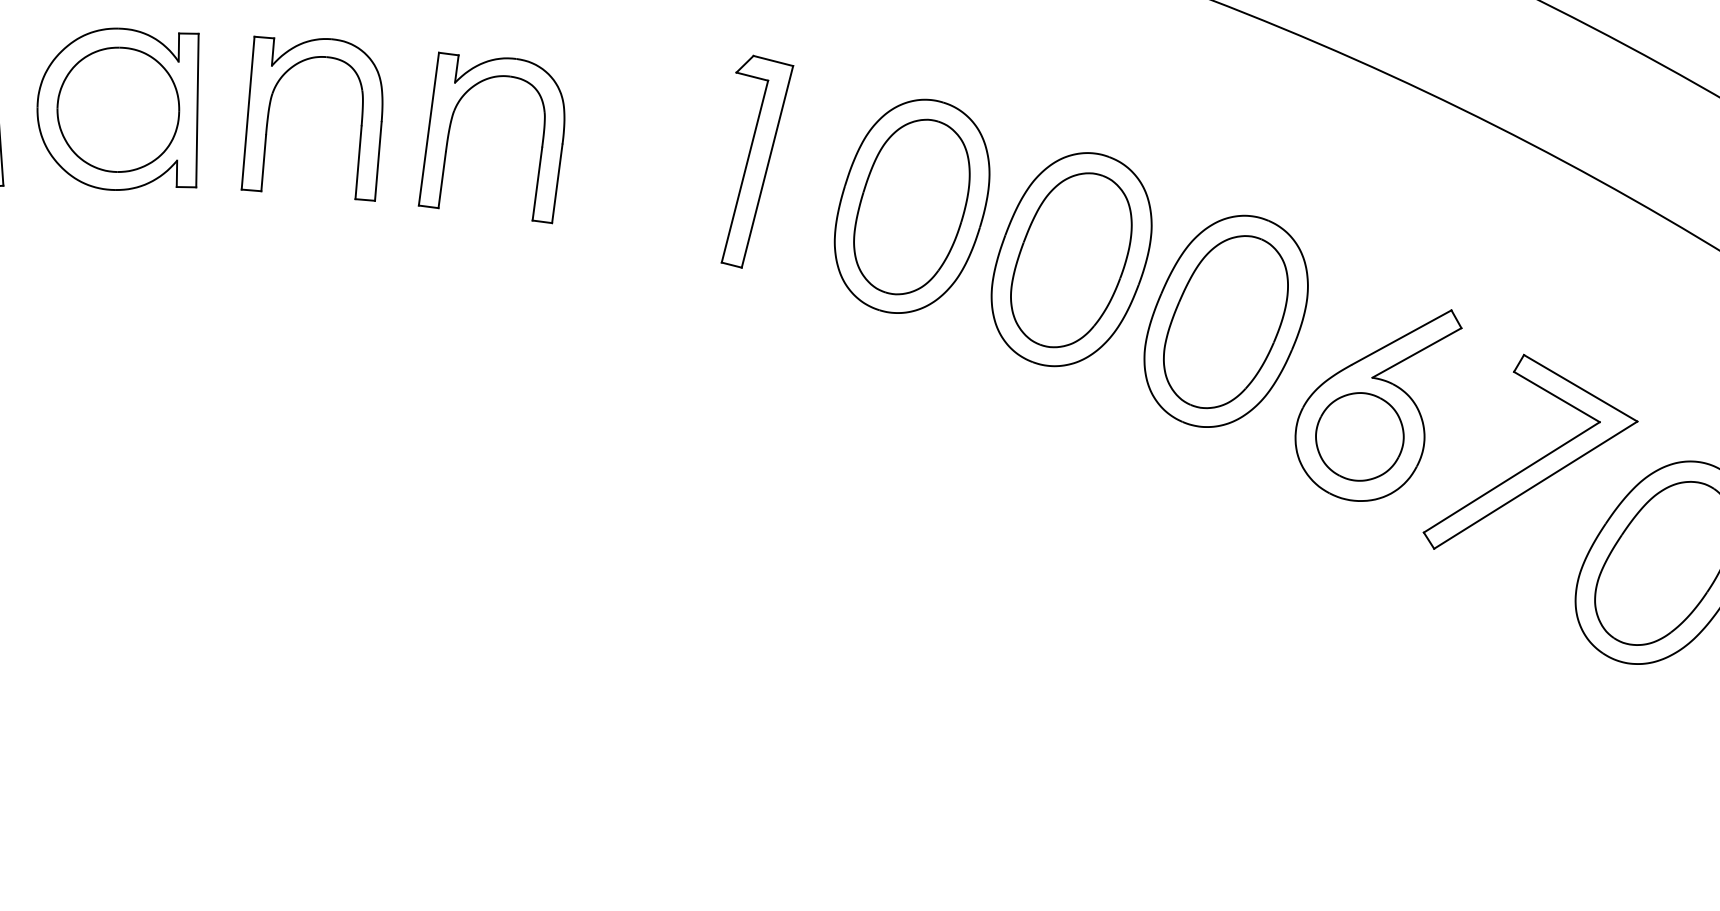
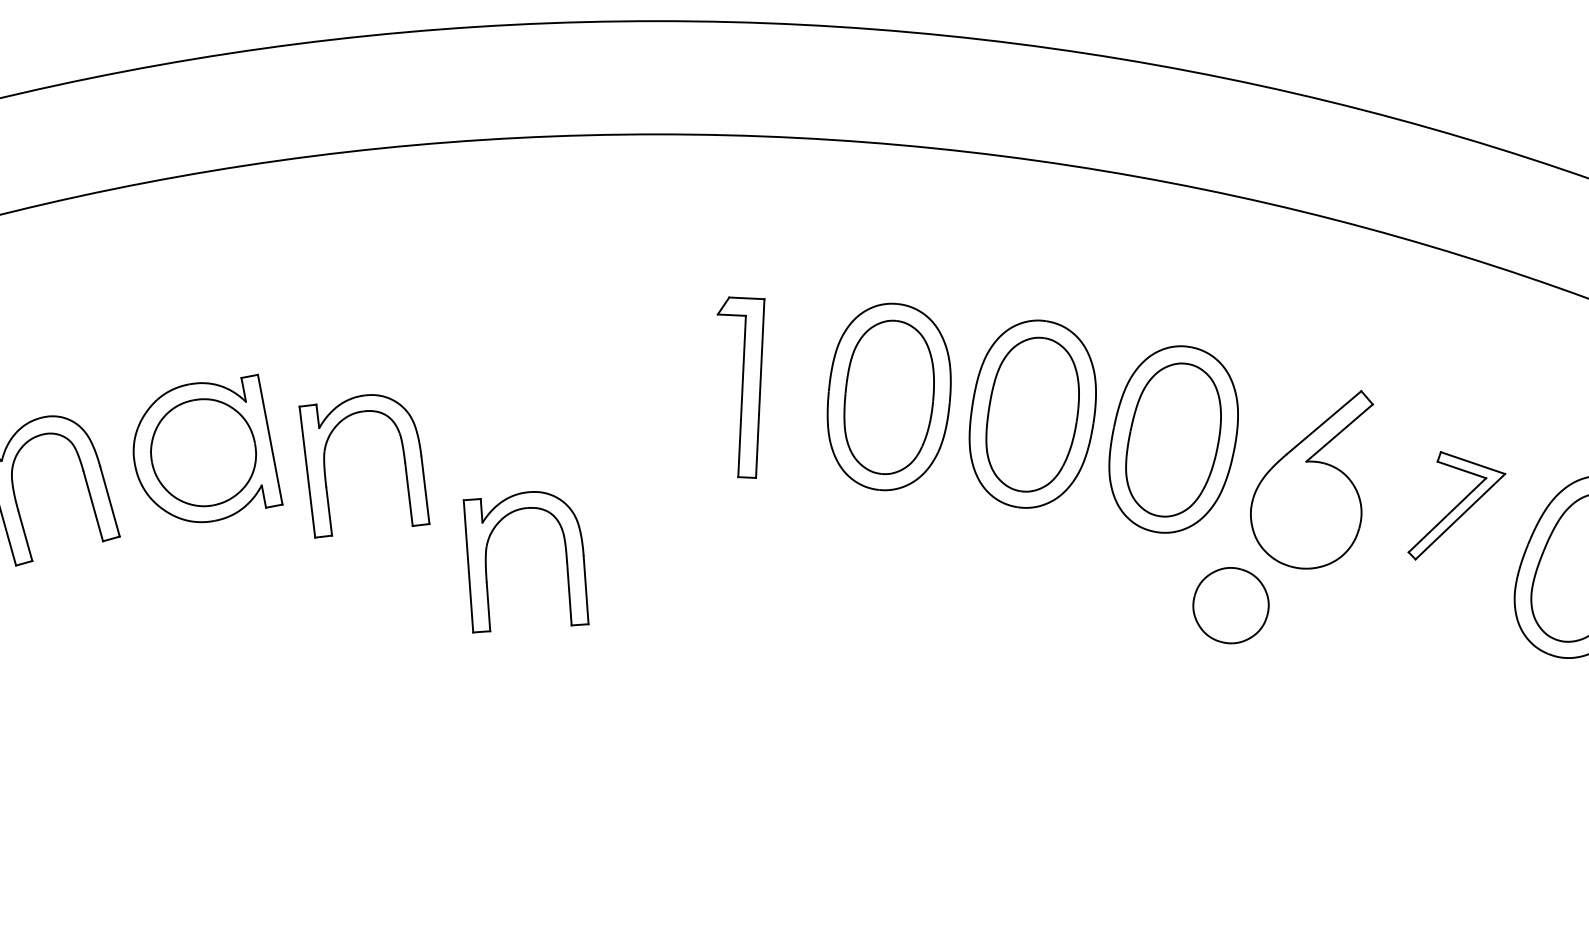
part: (270, 110) -> (325, 466), moved
part: (450, 128) -> (486, 562), moved
part: (1359, 436) -> (1230, 605), moved
part: (1533, 462) -> (1456, 505), size x0.6

